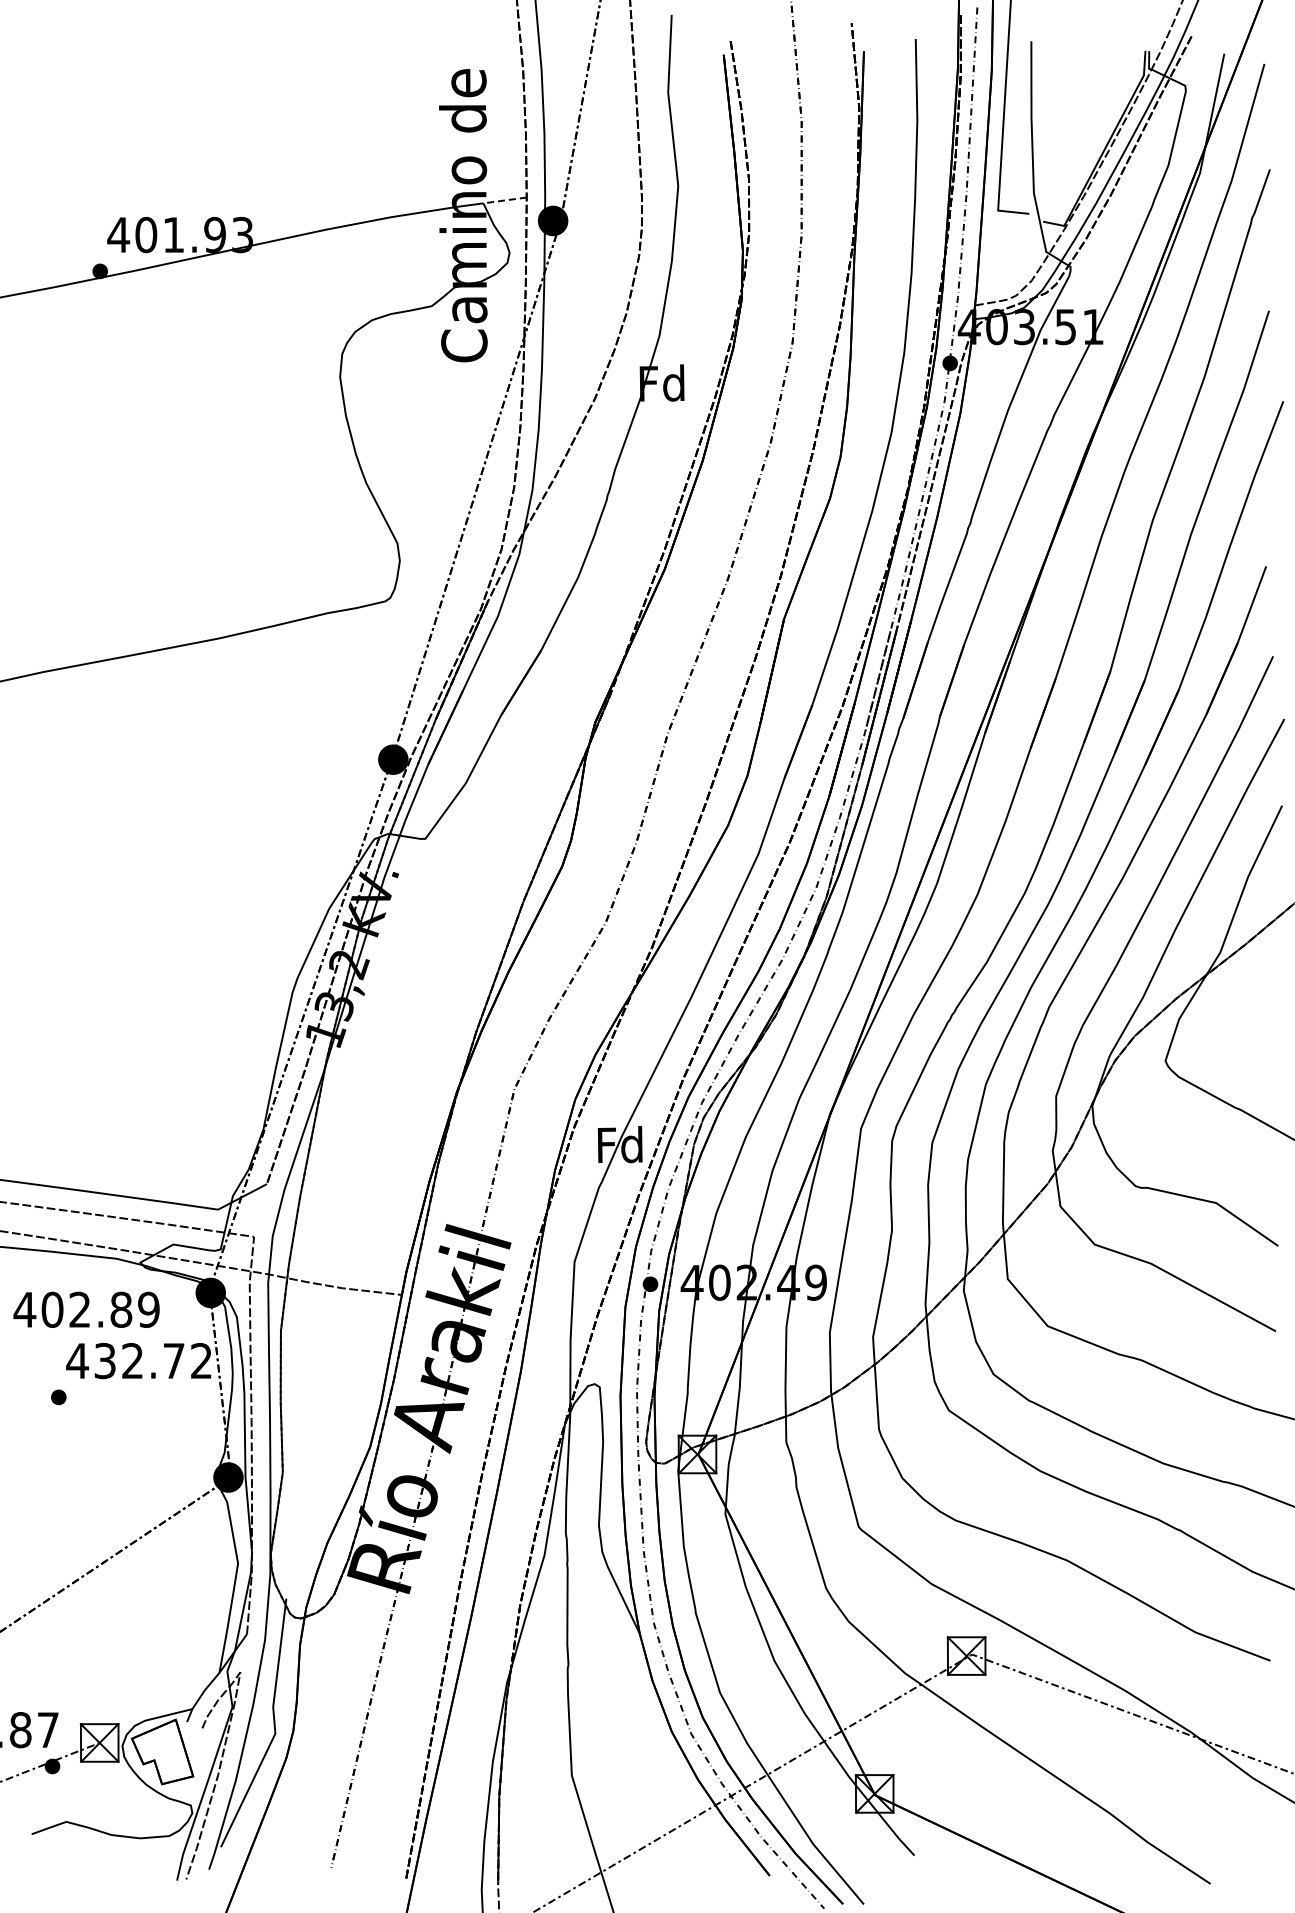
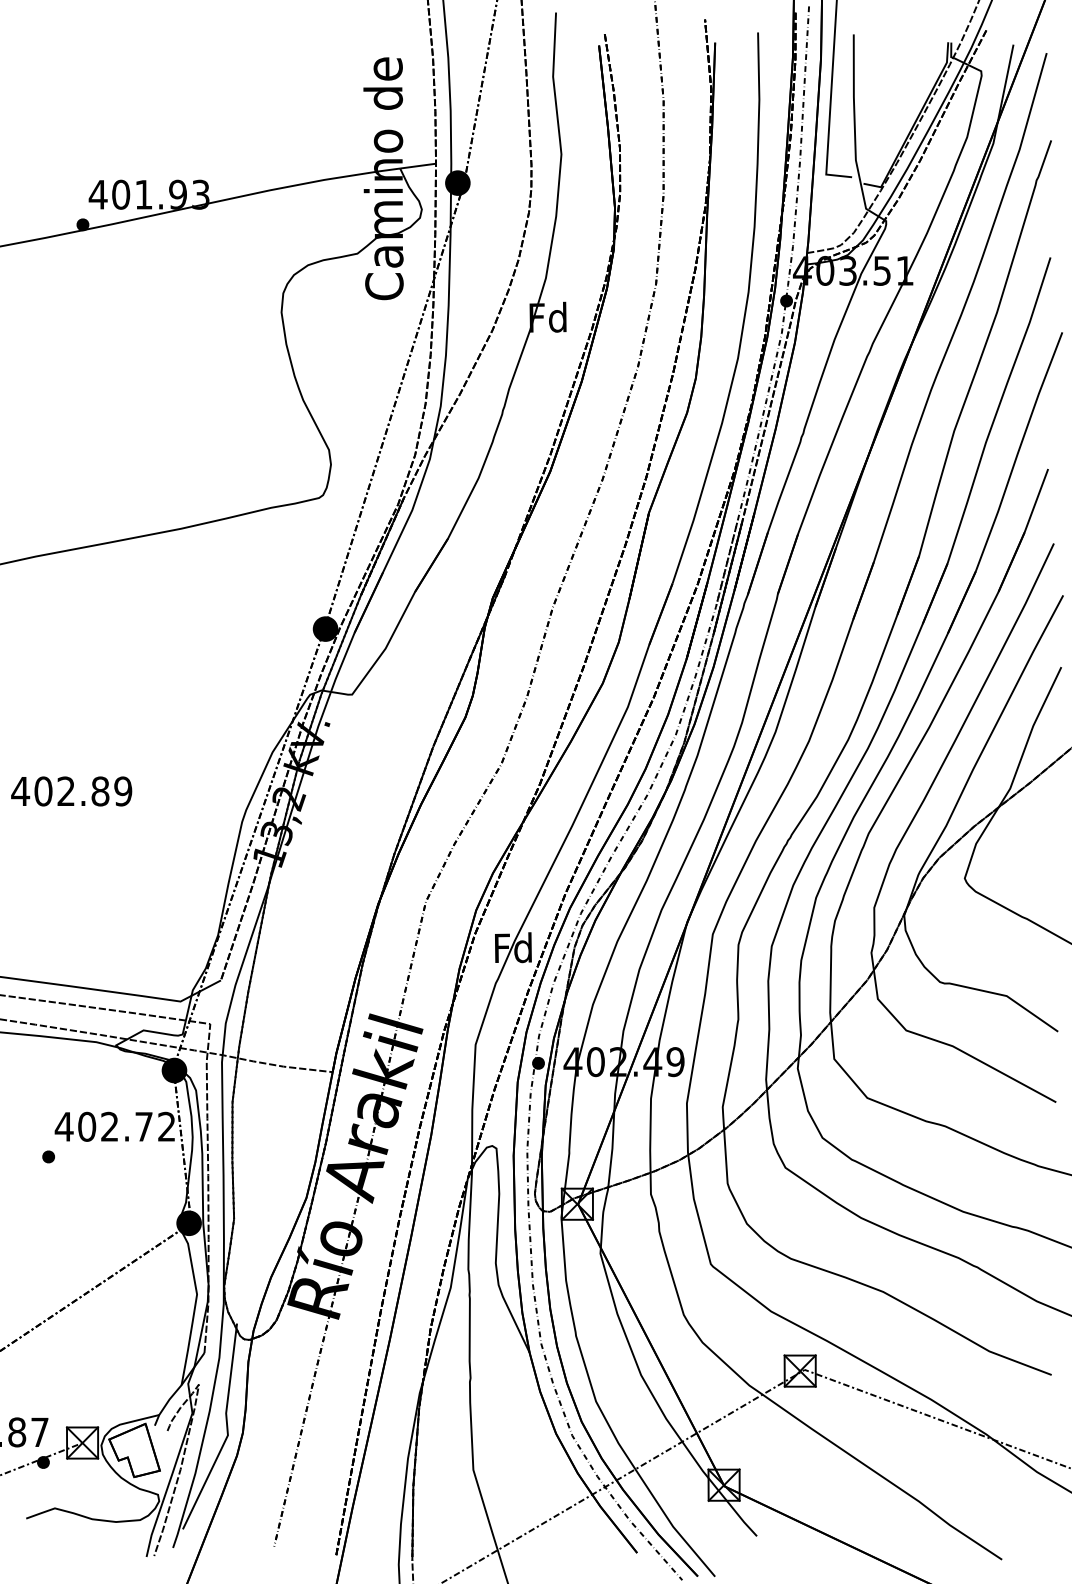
line: (504, 200) -> (417, 166), dashed -> solid
text: (86, 1309) -> (71, 791), moved
text: (105, 1360) -> (87, 1126), 432.72 -> 402.72

